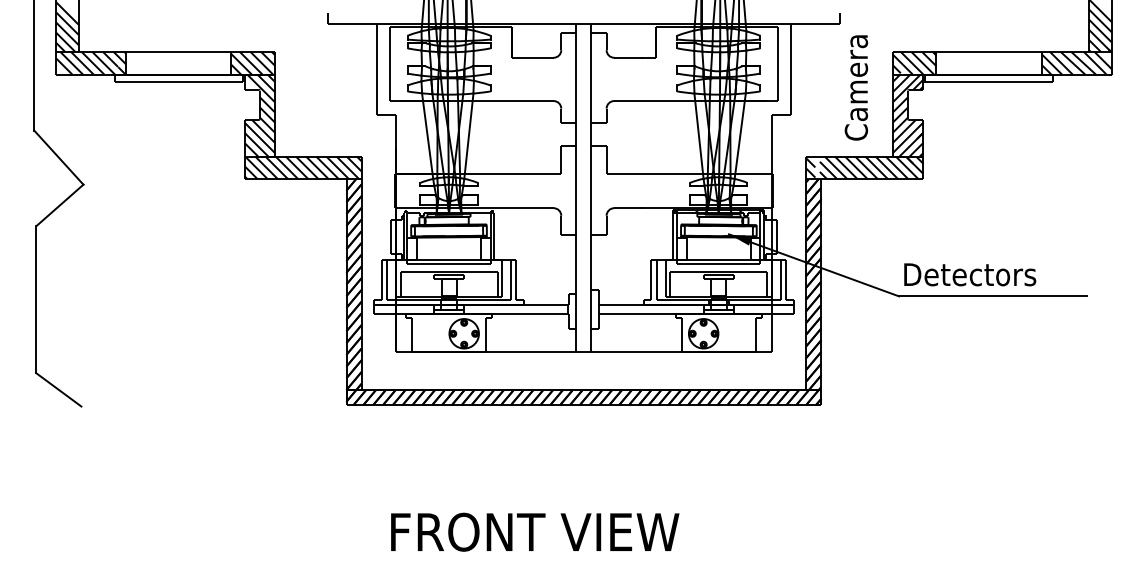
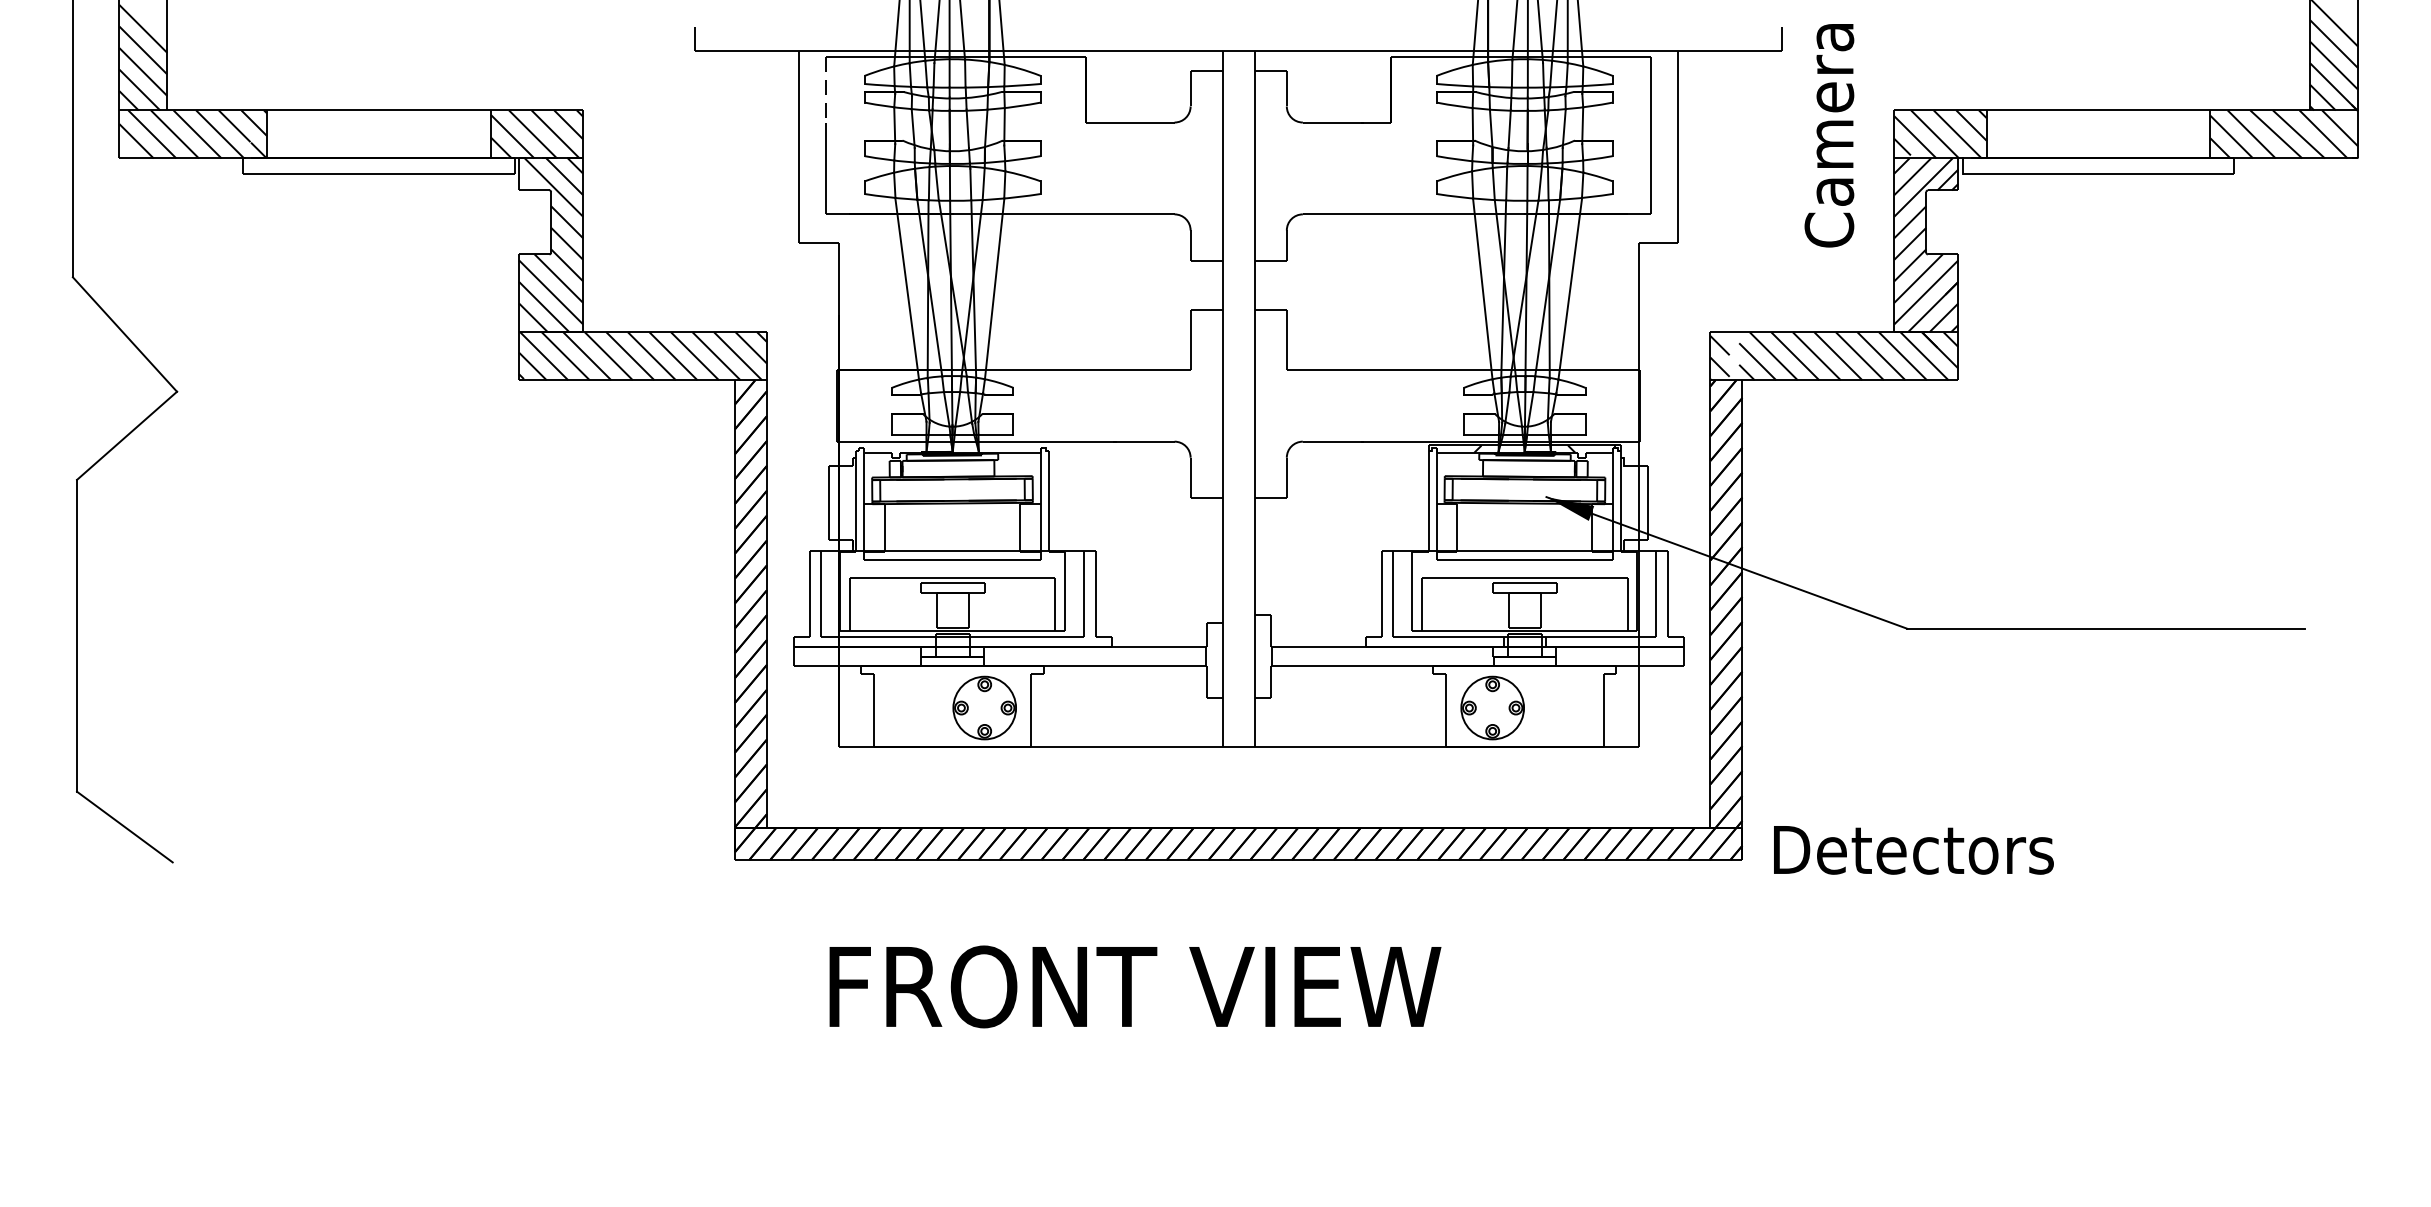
line: (389, 42) -> (826, 90), solid -> dashed
text: (856, 87) -> (1829, 134), moved
text: (970, 274) -> (1914, 849), moved
text: (535, 531) -> (1135, 985), moved

